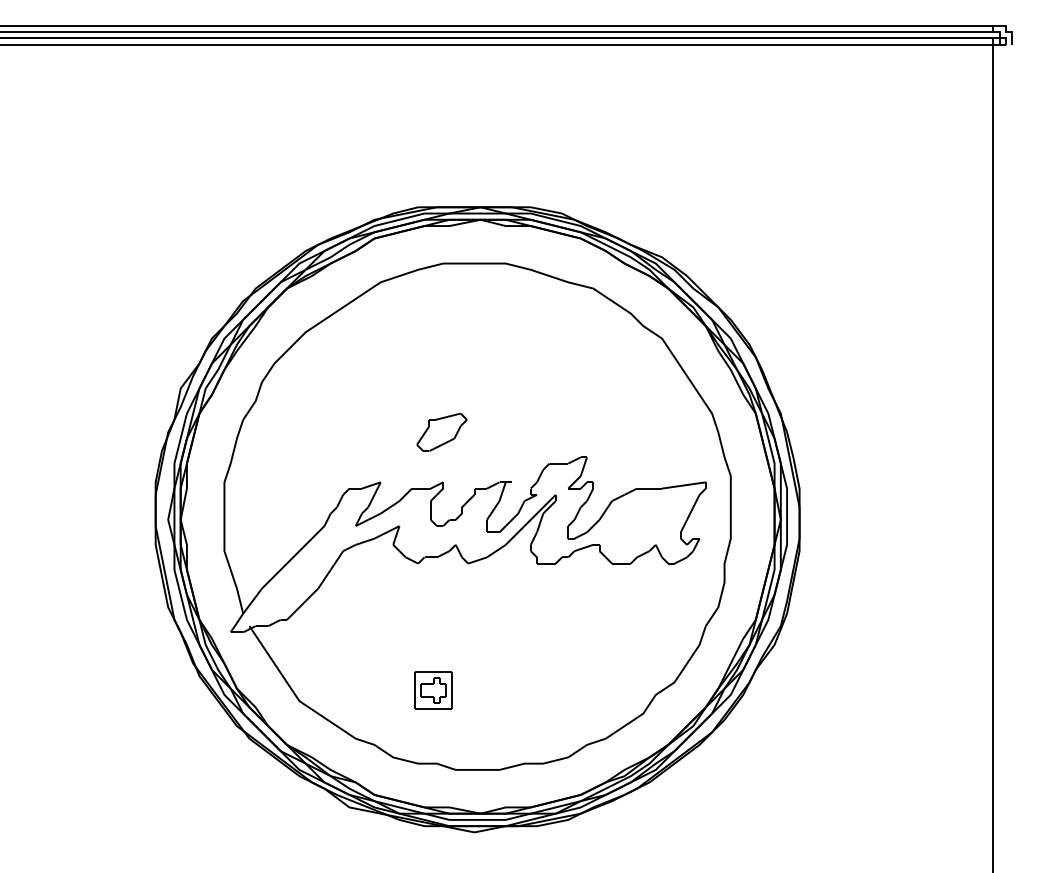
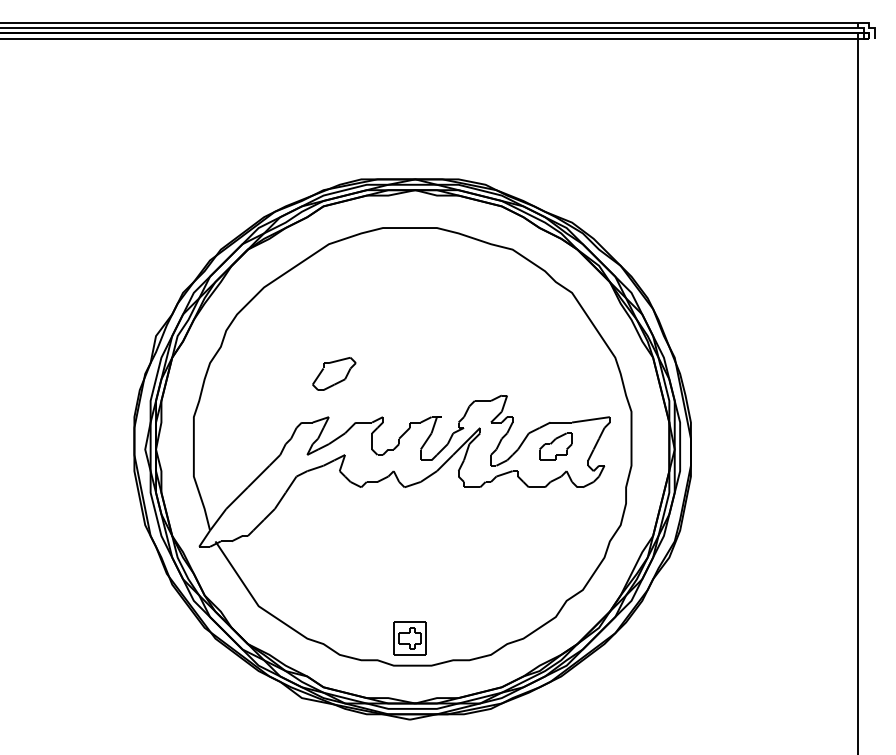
part: (441, 431) -> (333, 373), moved
part: (643, 516) -> (556, 446), added
part: (433, 690) -> (409, 638), moved

